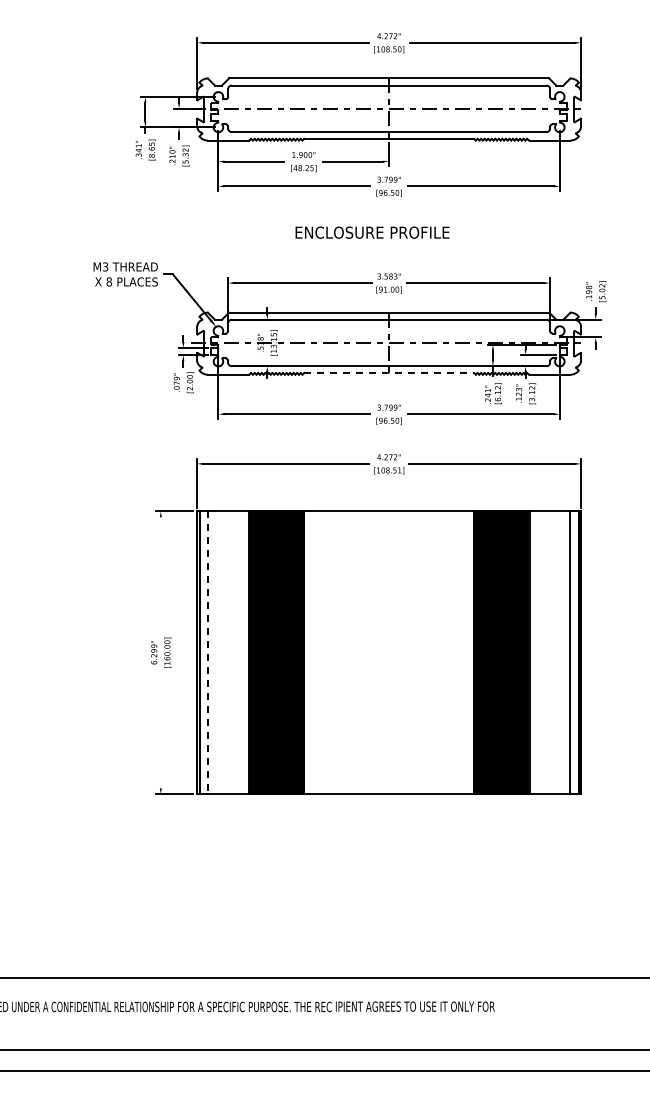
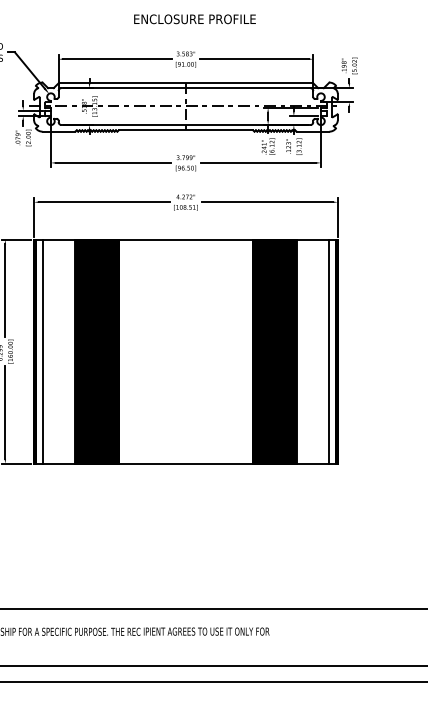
text: (372, 232) -> (194, 19), moved
line: (389, 372) -> (186, 129), dashed -> solid
line: (160, 575) -> (5, 290), added
line: (207, 653) -> (42, 352), dashed -> solid
line: (160, 729) -> (5, 412), added

